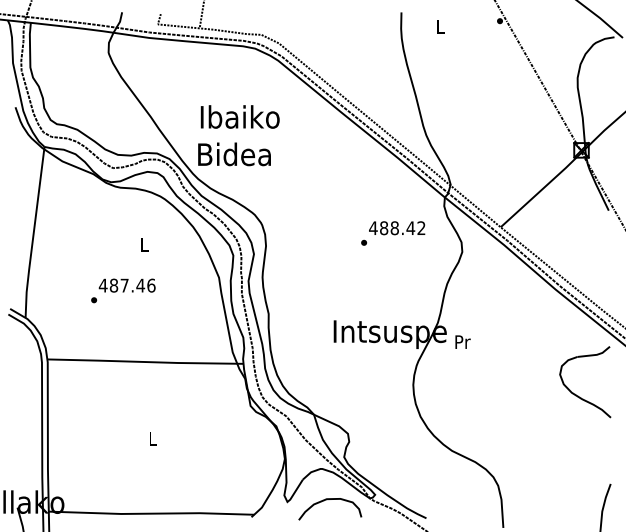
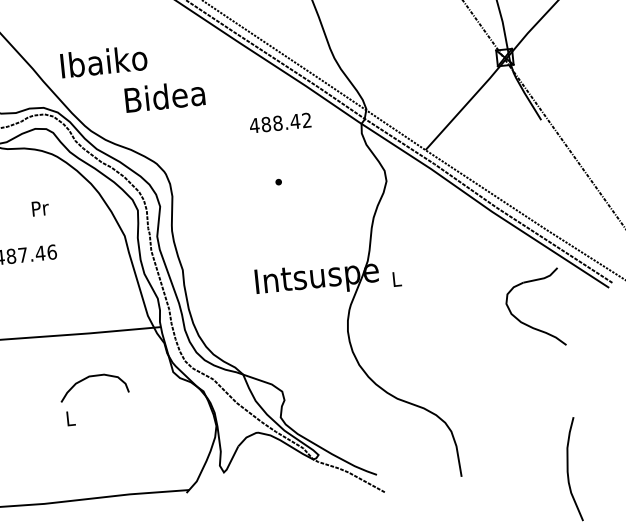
text: (239, 116) -> (103, 61), moved
text: (234, 154) -> (164, 96), moved
text: (397, 228) -> (280, 123), moved
text: (144, 244) -> (40, 208), L -> Pr
text: (462, 341) -> (396, 278), Pr -> L
curve: (327, 500) -> (90, 377), moved

